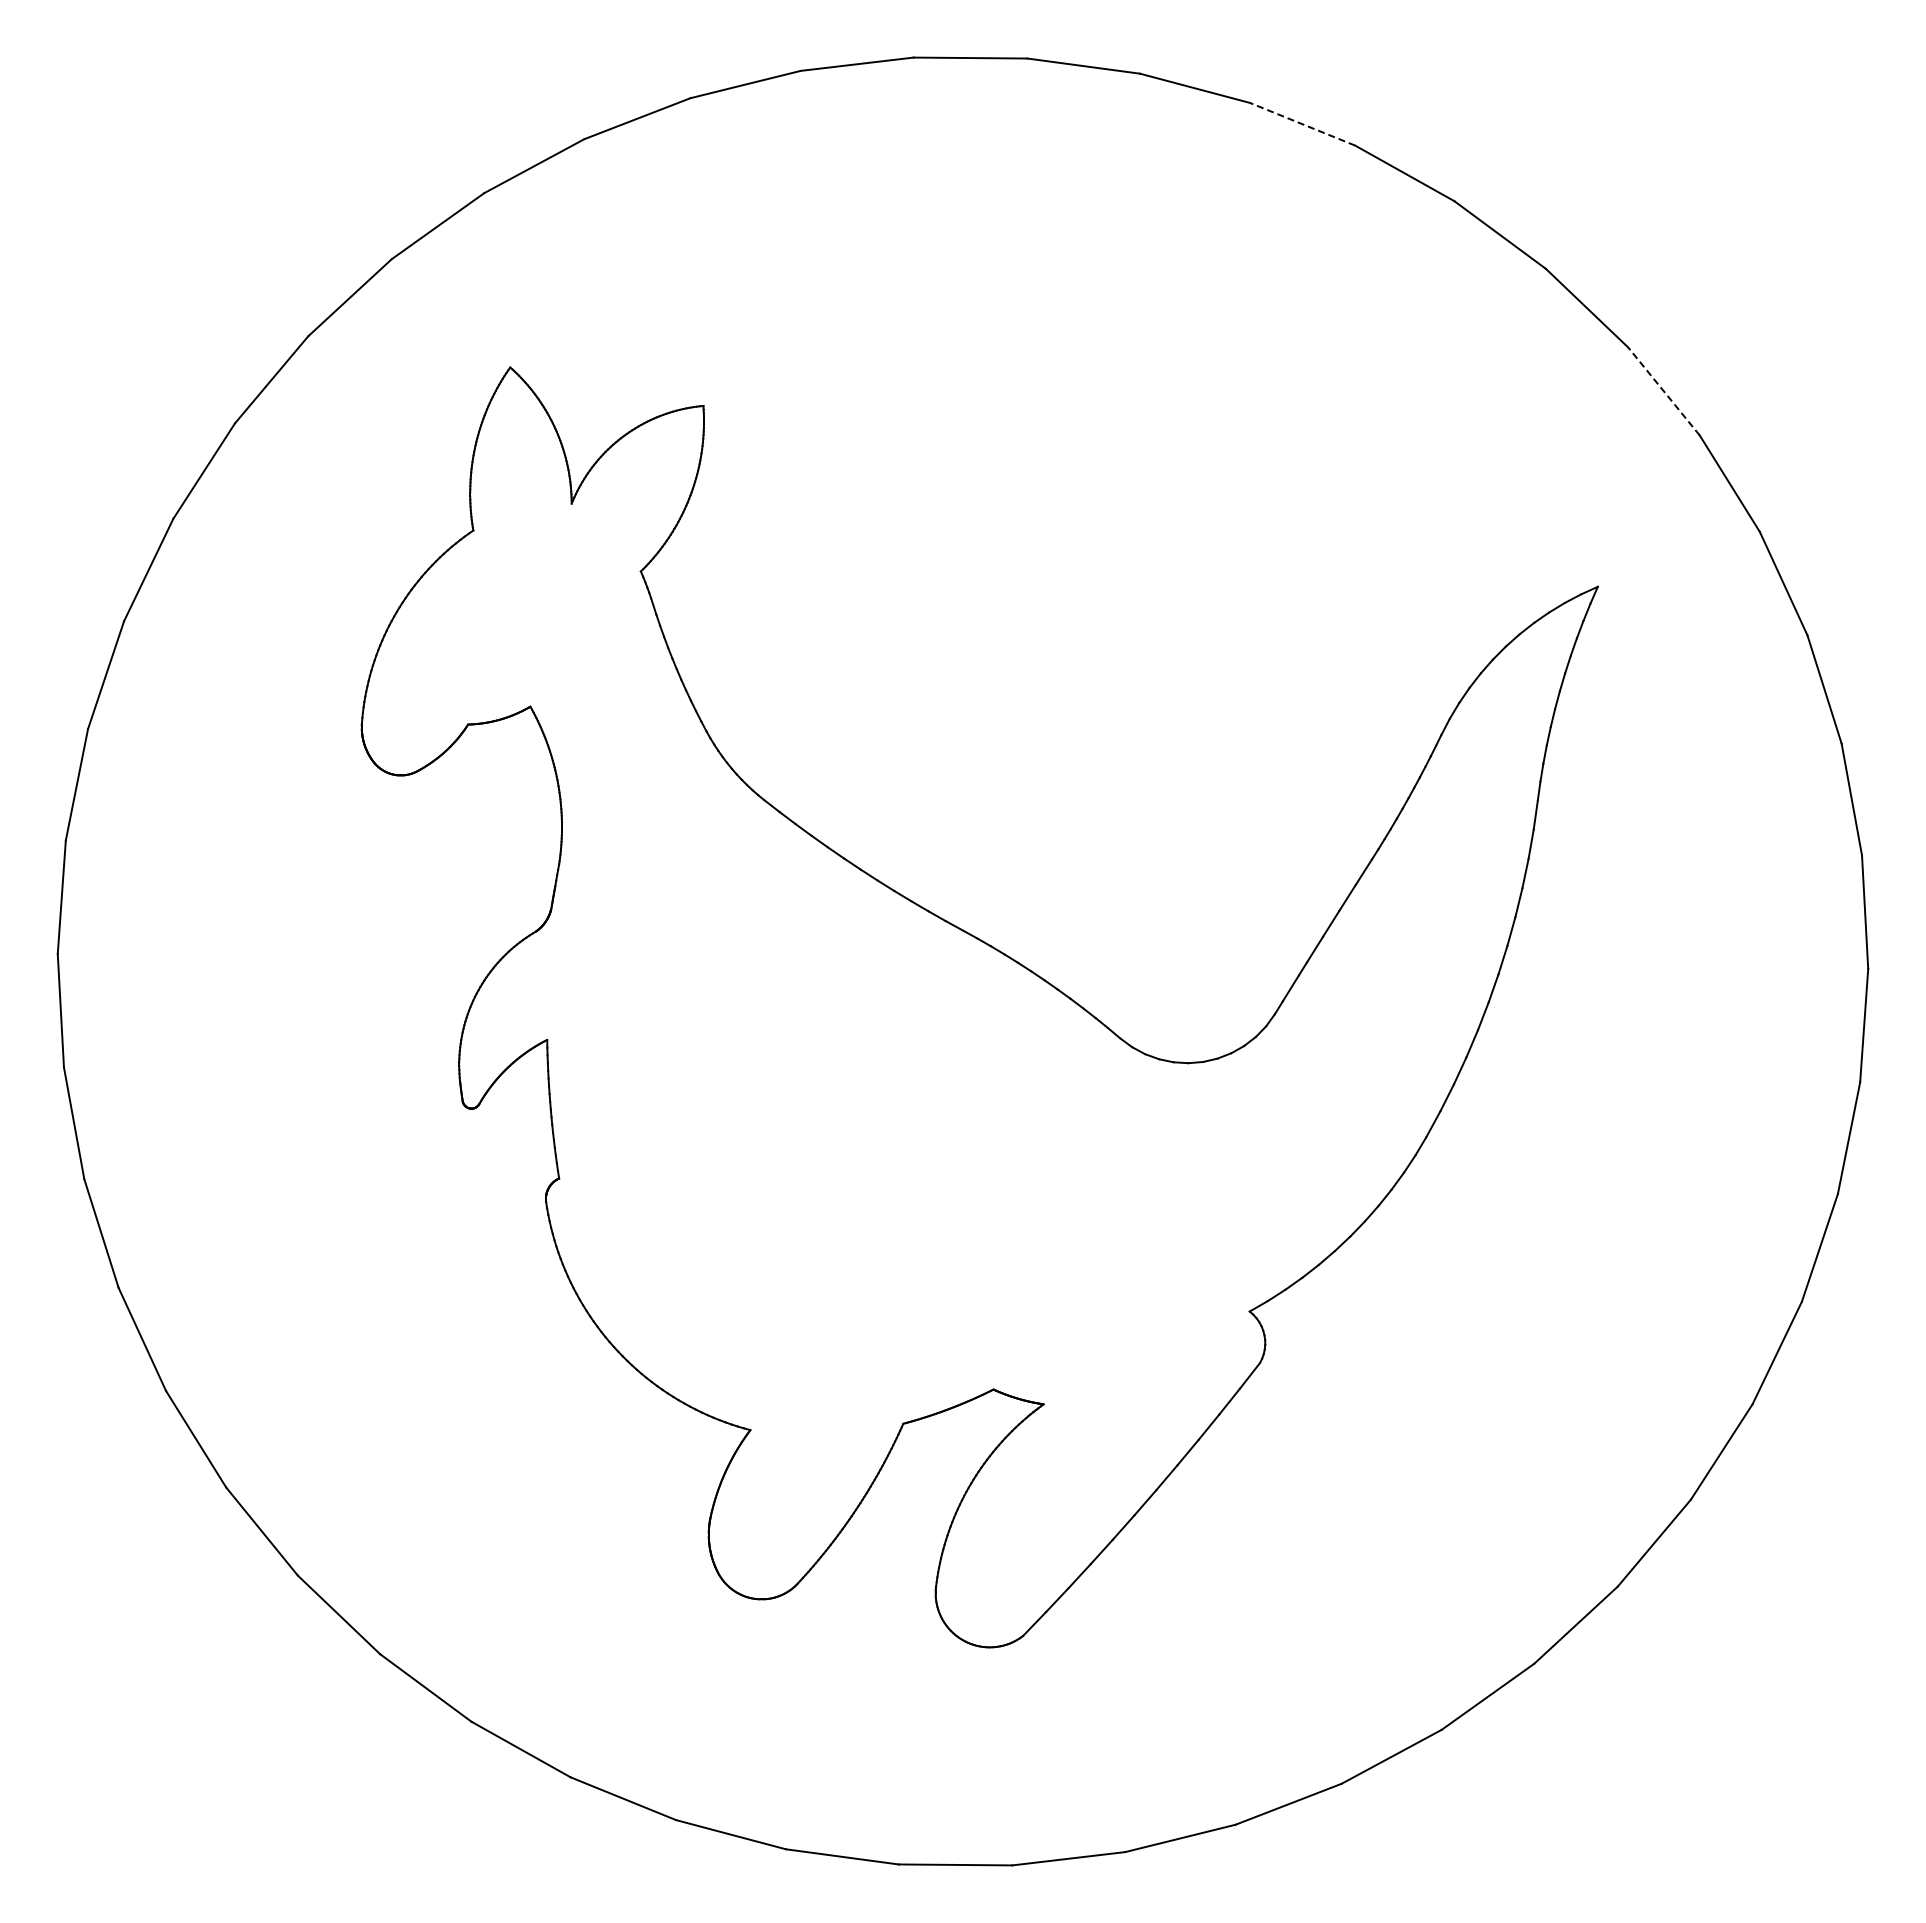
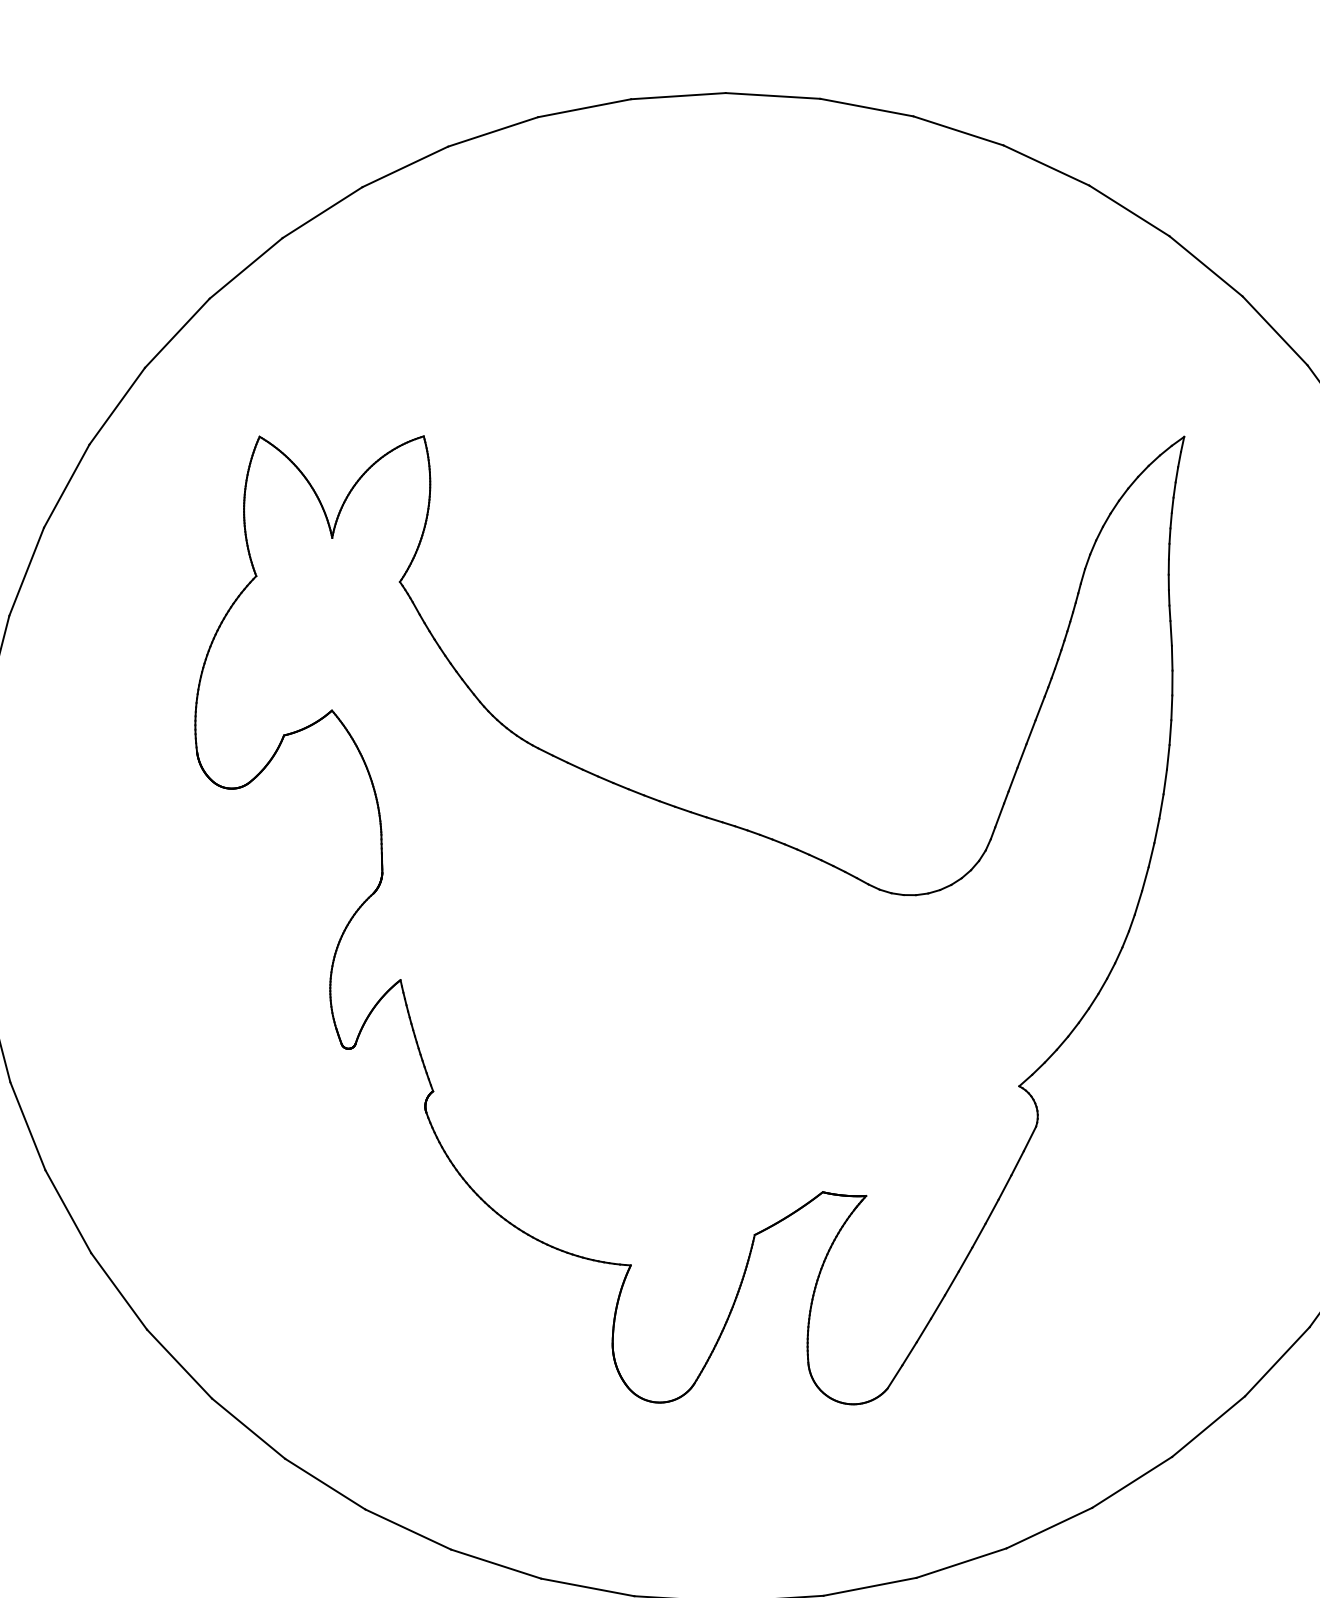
line: (1302, 124) -> (866, 107), dashed -> solid
line: (1663, 391) -> (1205, 266), dashed -> solid

